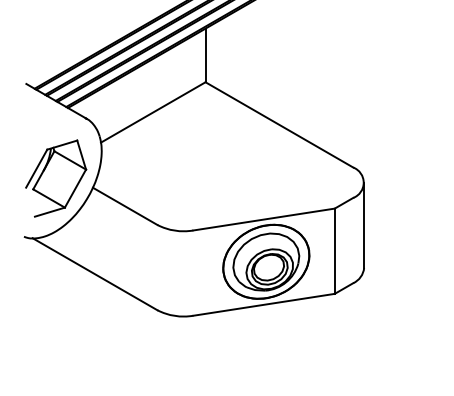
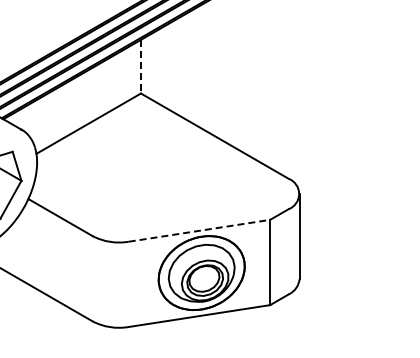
line: (205, 55) -> (140, 66), solid -> dashed
line: (264, 219) -> (199, 230), solid -> dashed

